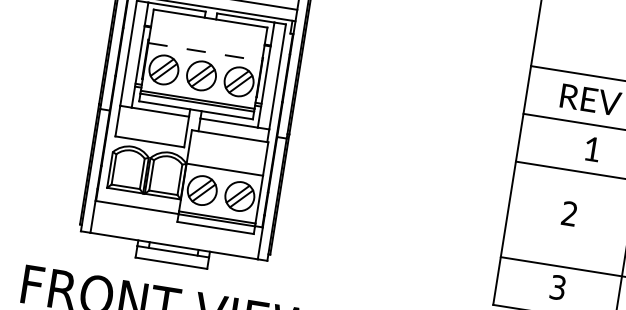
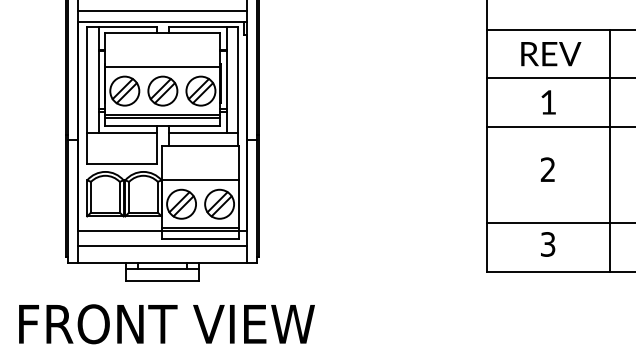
line: (204, 51) -> (162, 66), dashed -> solid
text: (592, 149) -> (548, 102), moved
line: (176, 228) -> (162, 245), added

